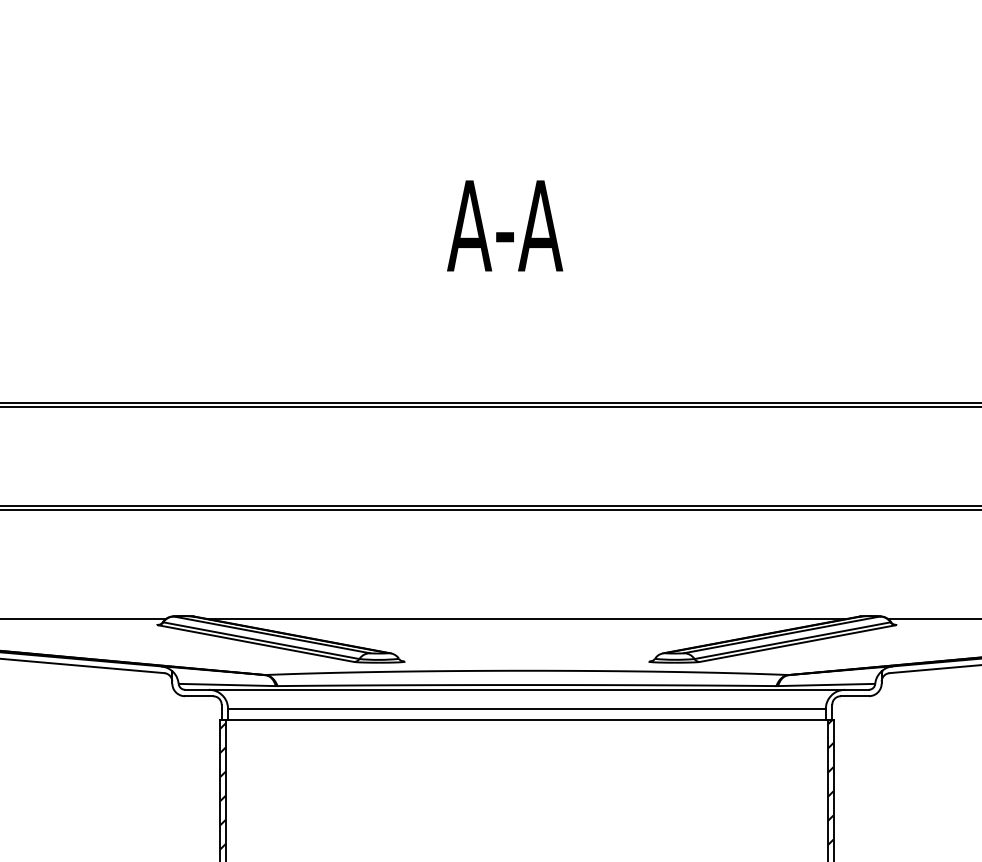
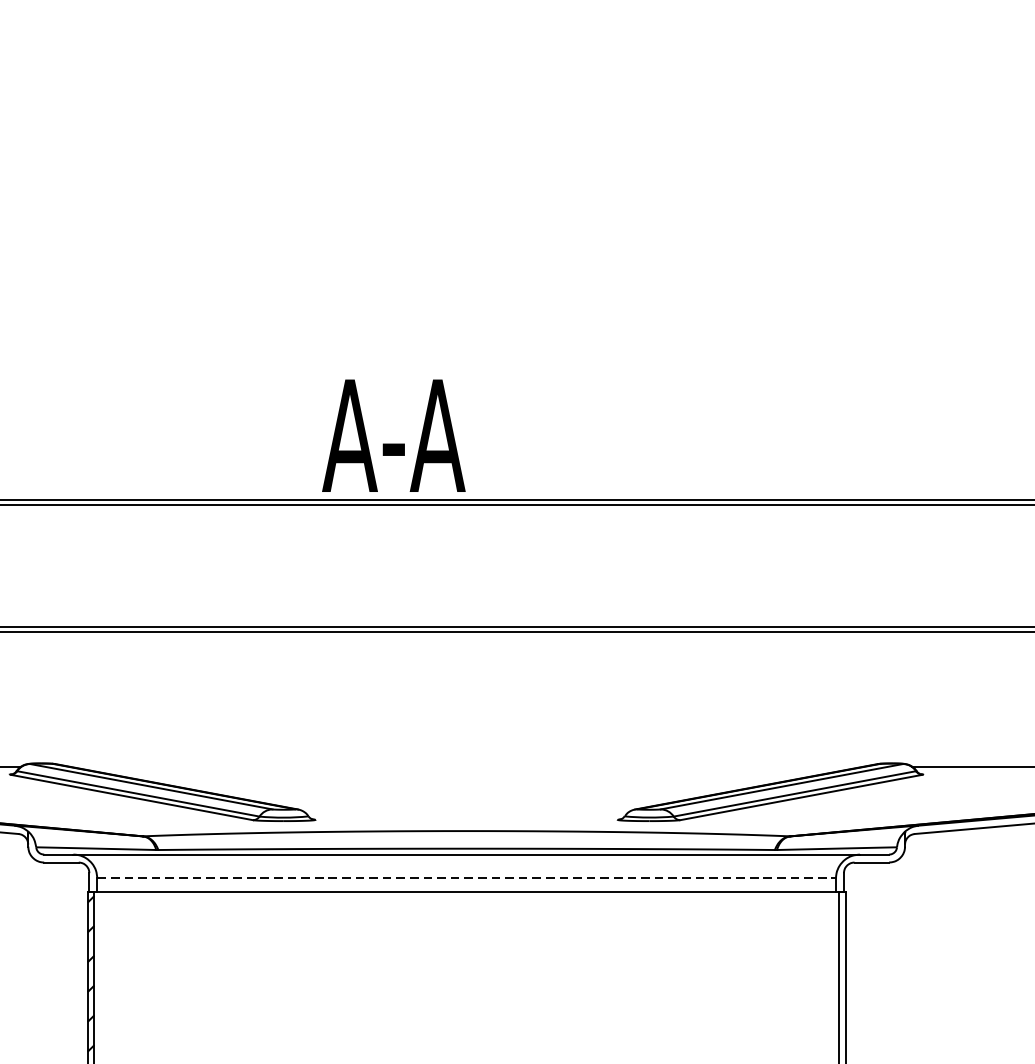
text: (505, 225) -> (394, 435), moved
line: (526, 618) -> (466, 766), removed
line: (526, 709) -> (466, 878), solid -> dashed
hatch: (830, 781) -> (841, 967), removed

